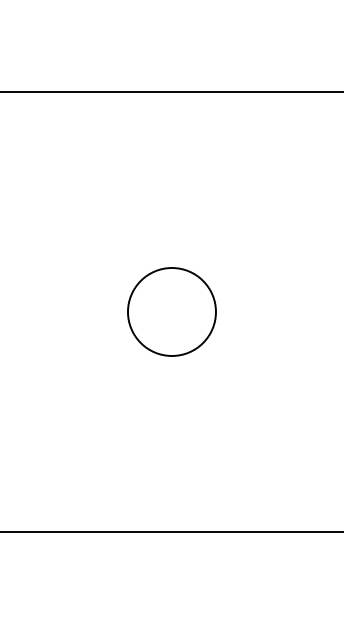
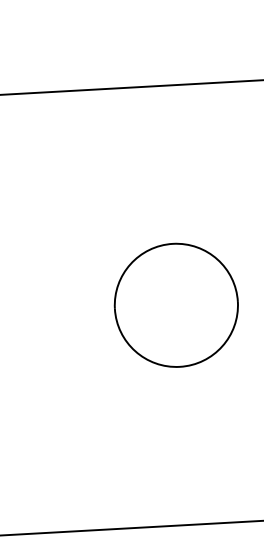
part: (171, 311) -> (175, 304), size x1.4

